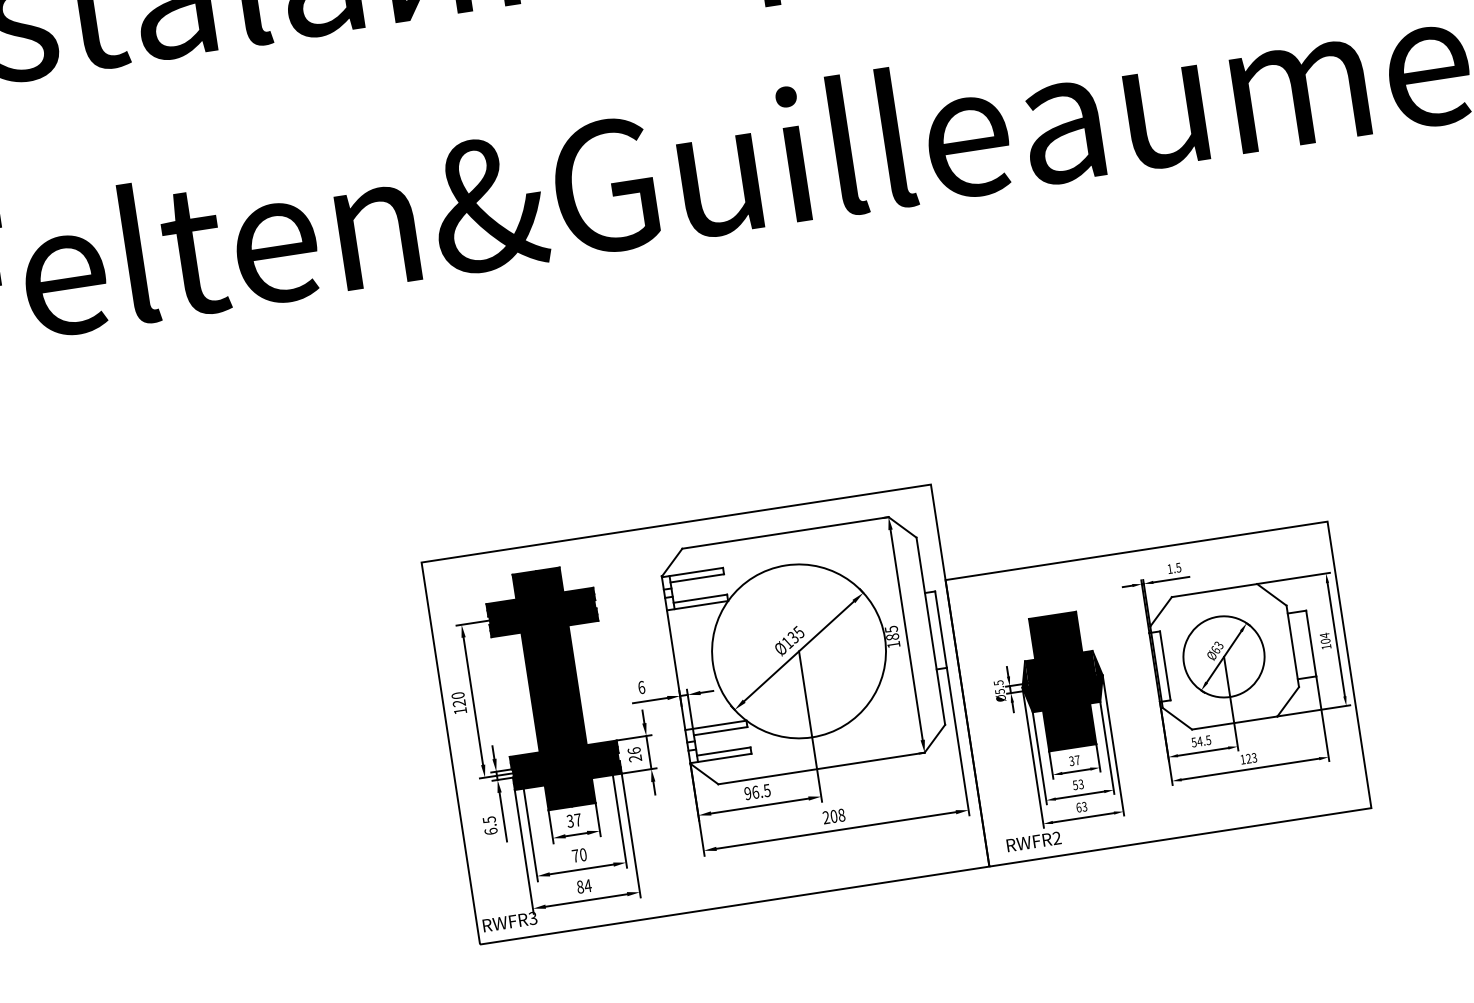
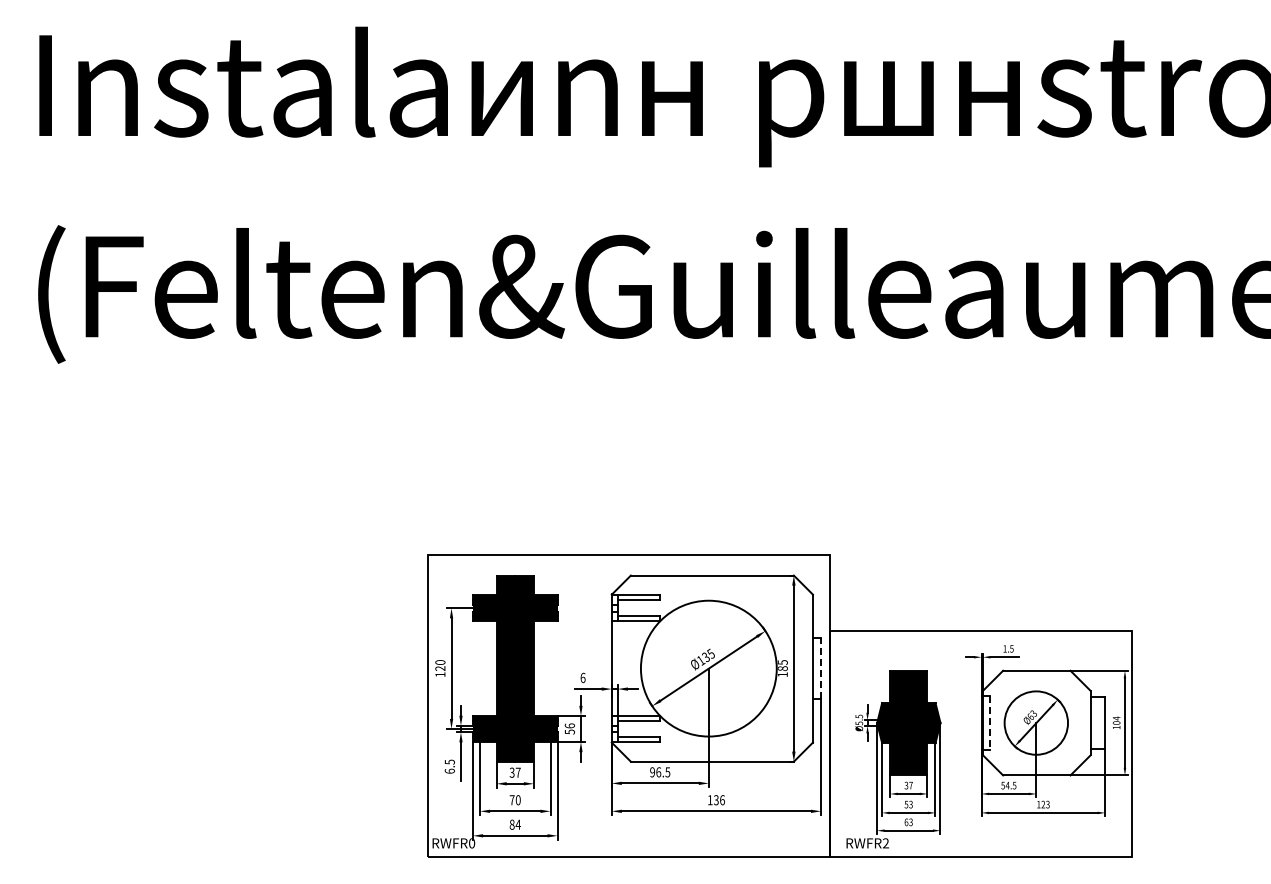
line: (941, 629) -> (821, 668), solid -> dashed
line: (1164, 666) -> (989, 723), solid -> dashed
text: (634, 757) -> (569, 731), 26 -> 56
text: (832, 816) -> (715, 800), 208 -> 136
text: (532, 918) -> (471, 843), RWFR3 -> RWFR0

